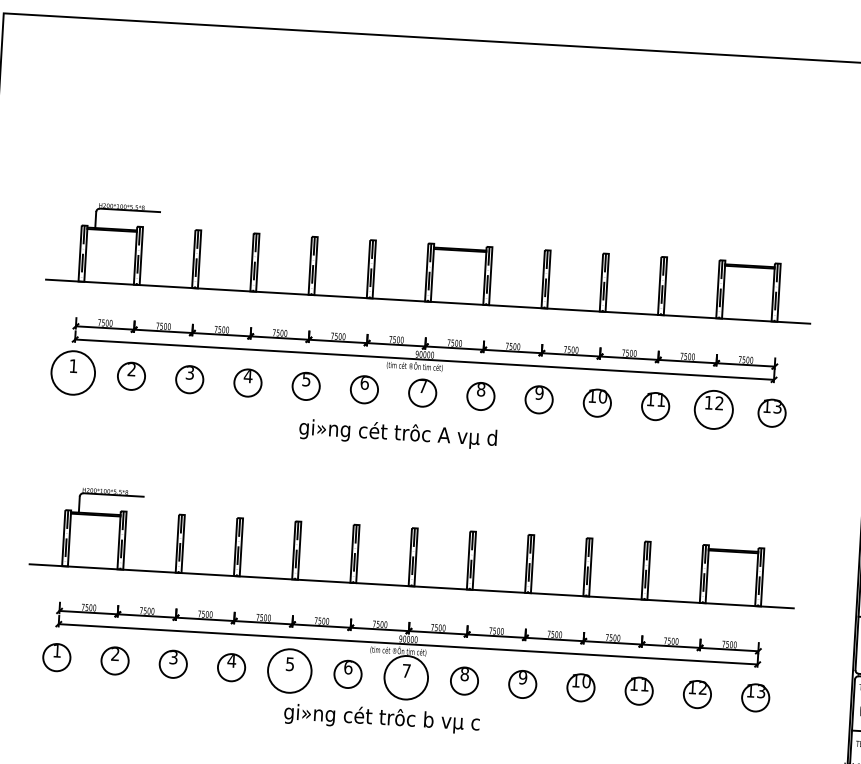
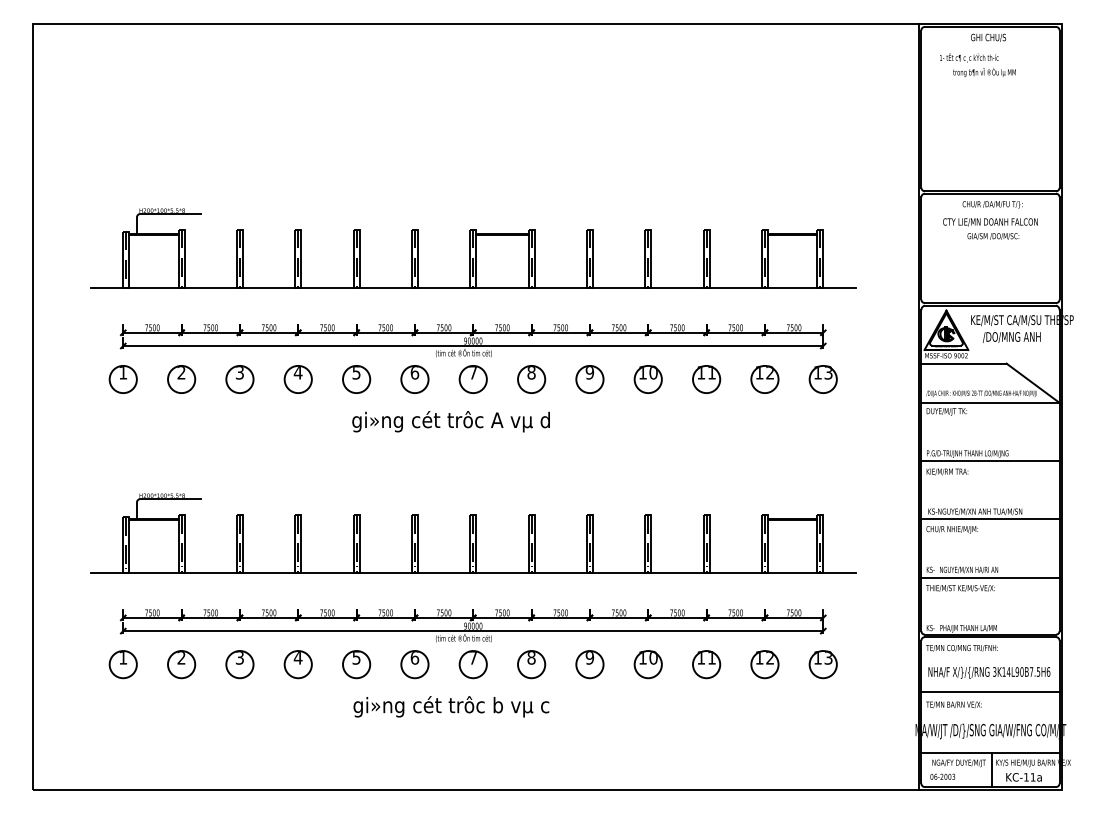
circle: (72, 372) -> (122, 379), size x0.62
circle: (713, 409) -> (764, 379), size x0.71
circle: (289, 670) -> (356, 664), size x0.62
circle: (405, 677) -> (472, 664), size x0.62

